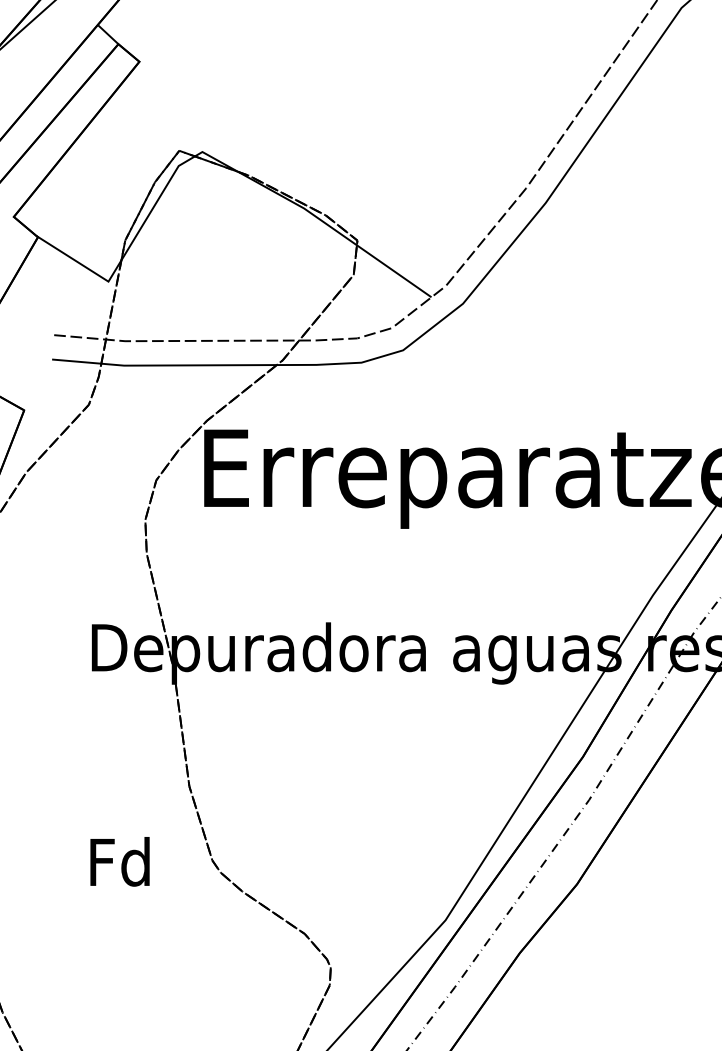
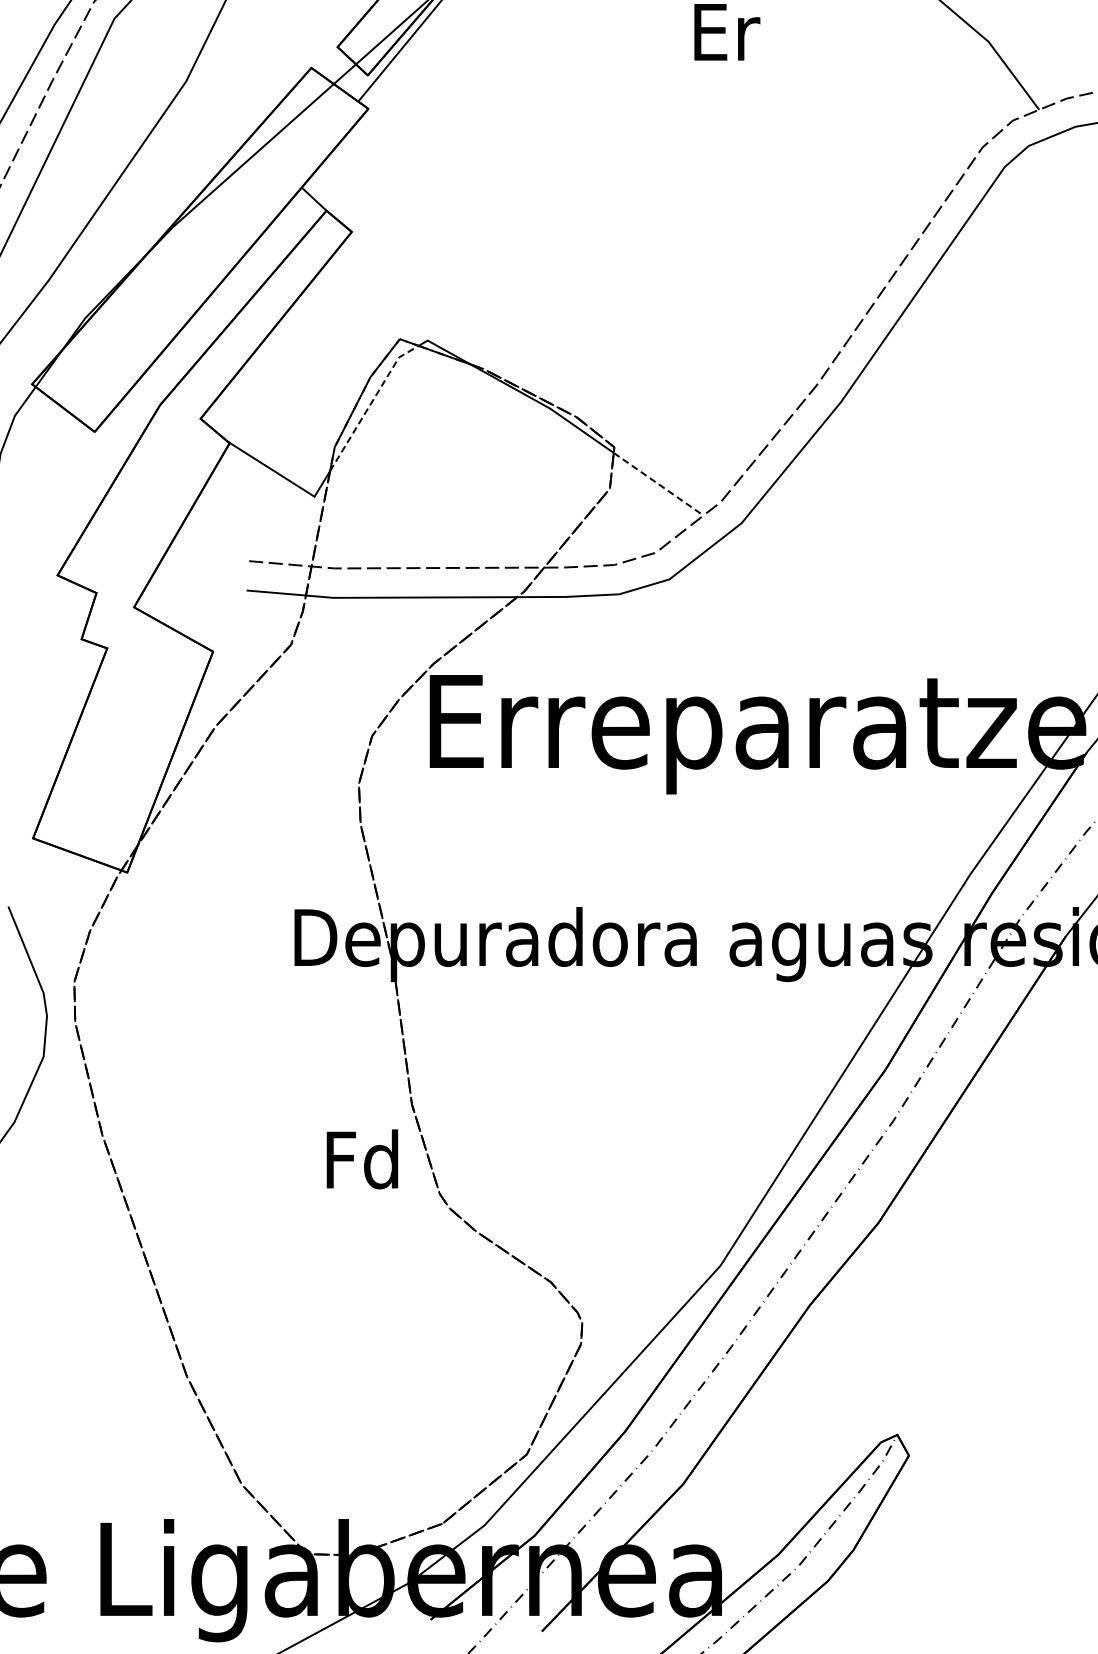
line: (155, 204) -> (371, 403), solid -> dashed
line: (394, 271) -> (658, 484), solid -> dashed
text: (120, 861) -> (362, 1159), moved

